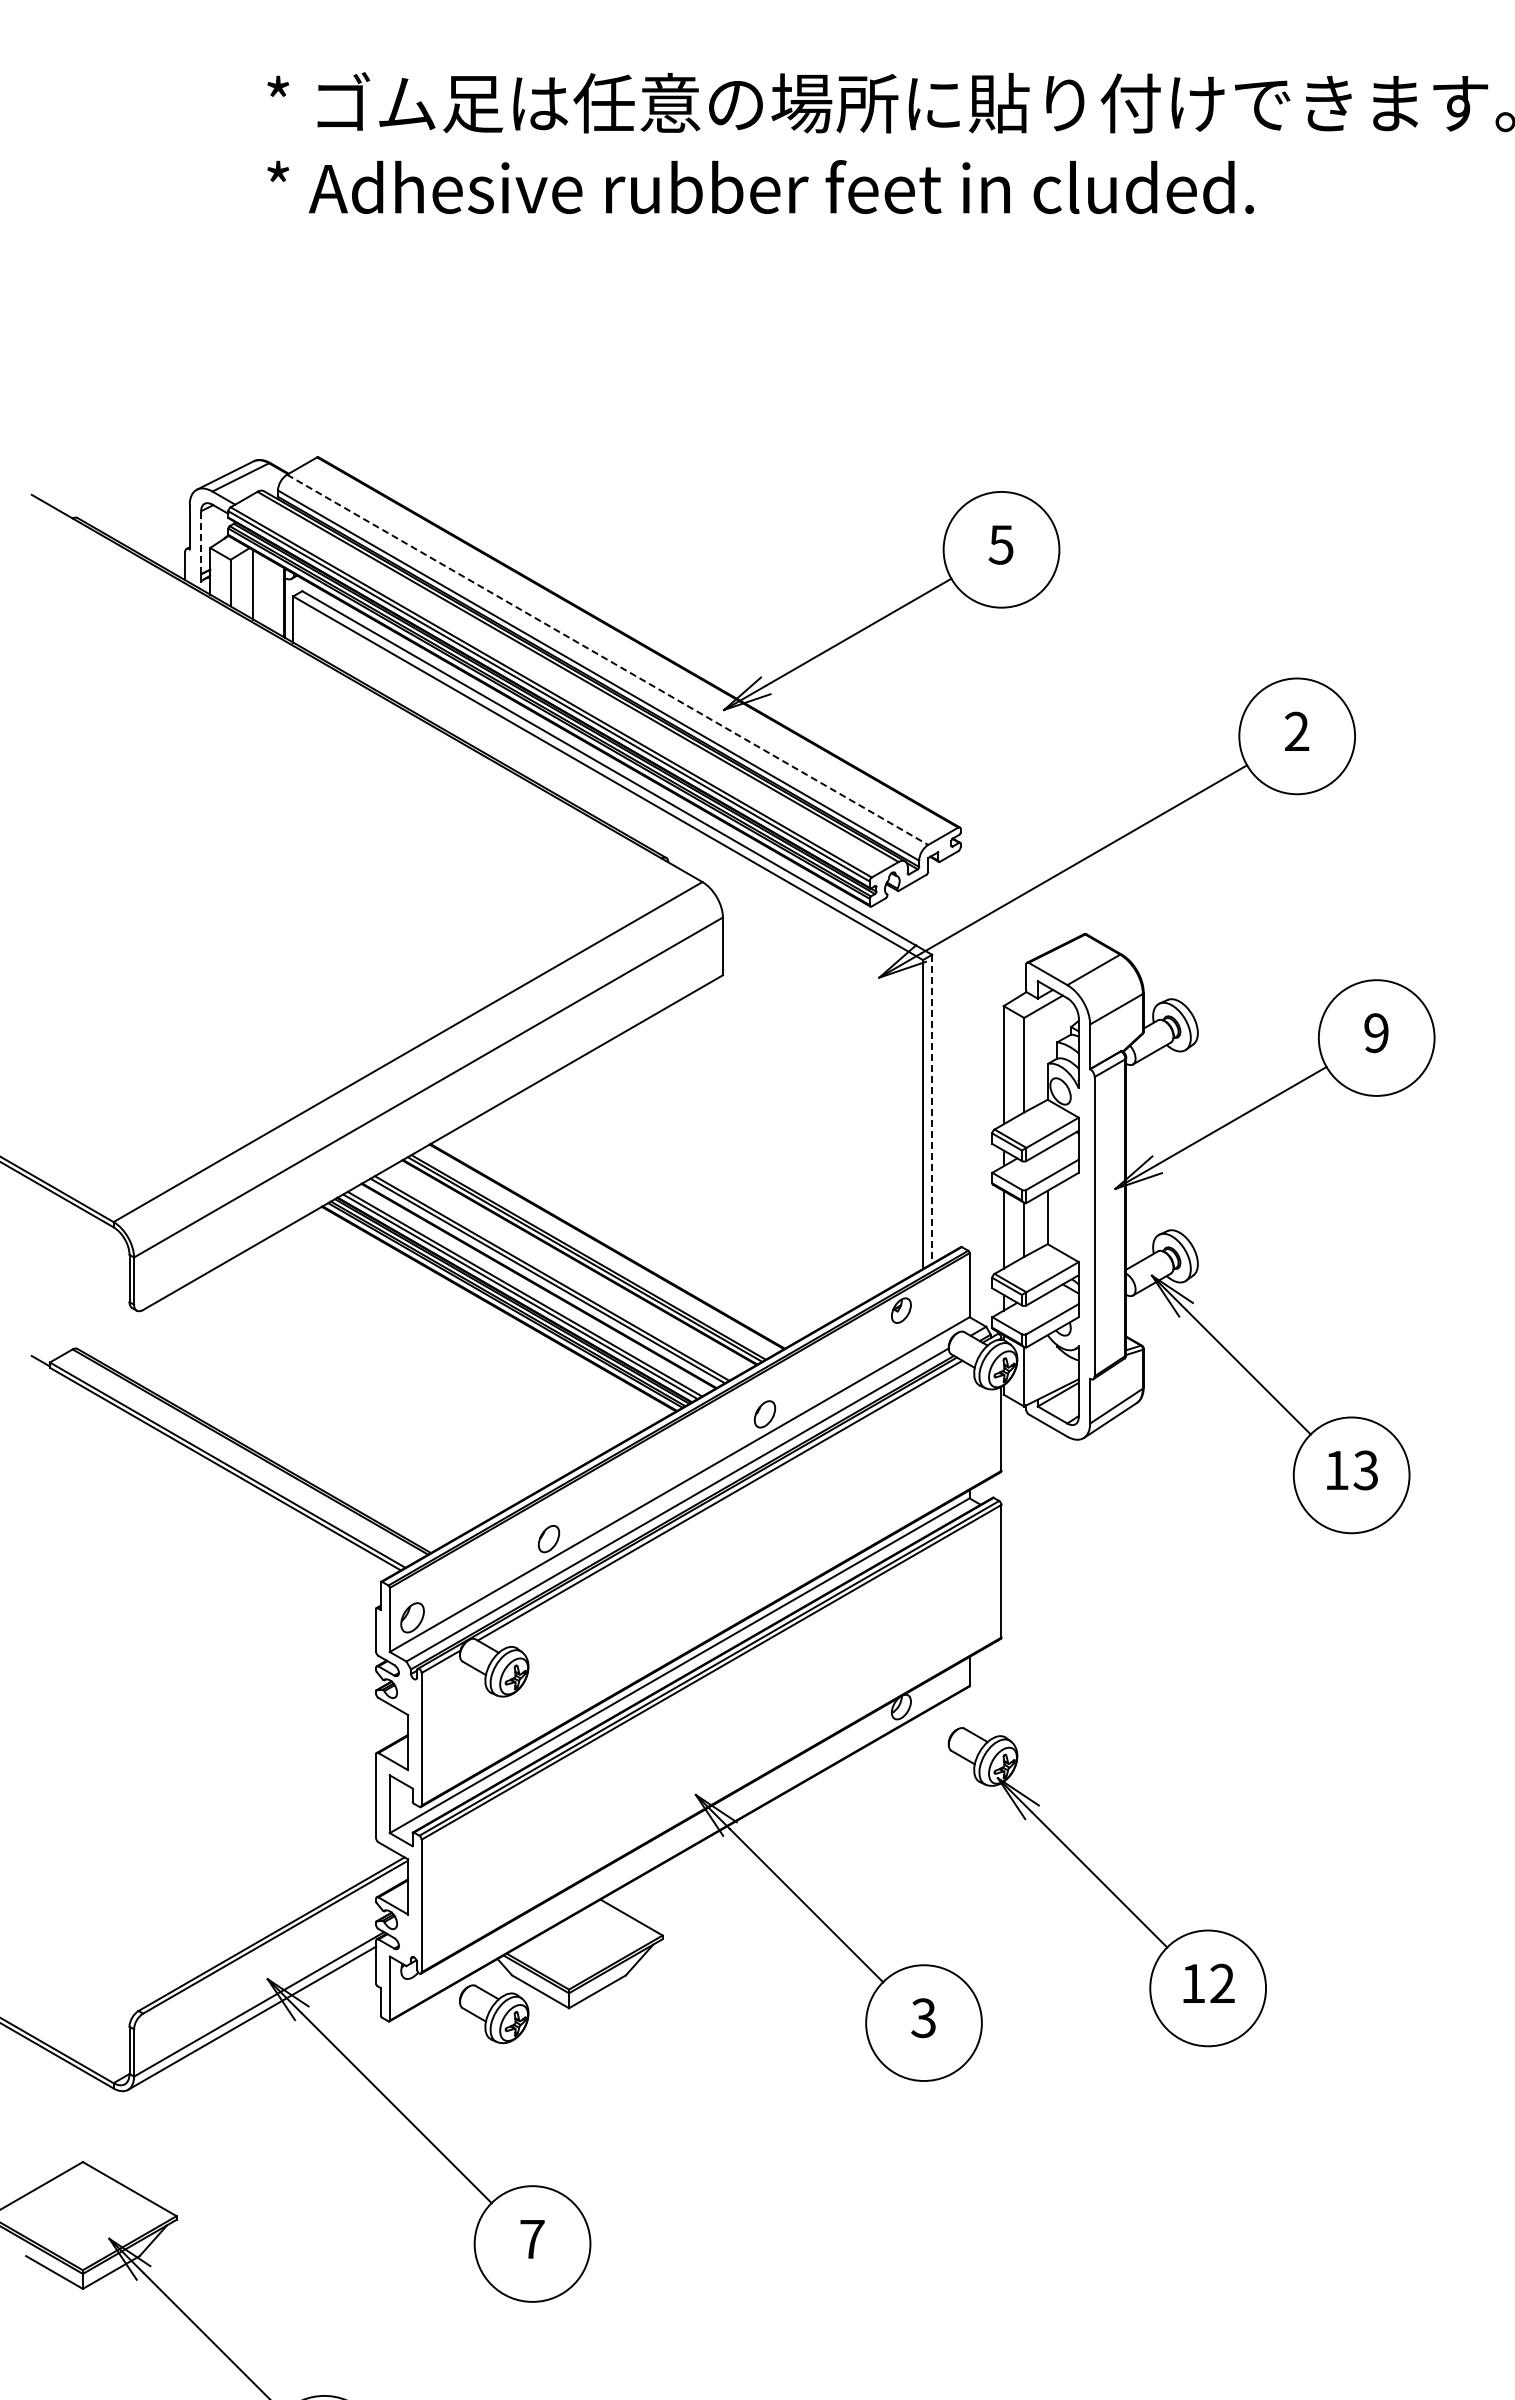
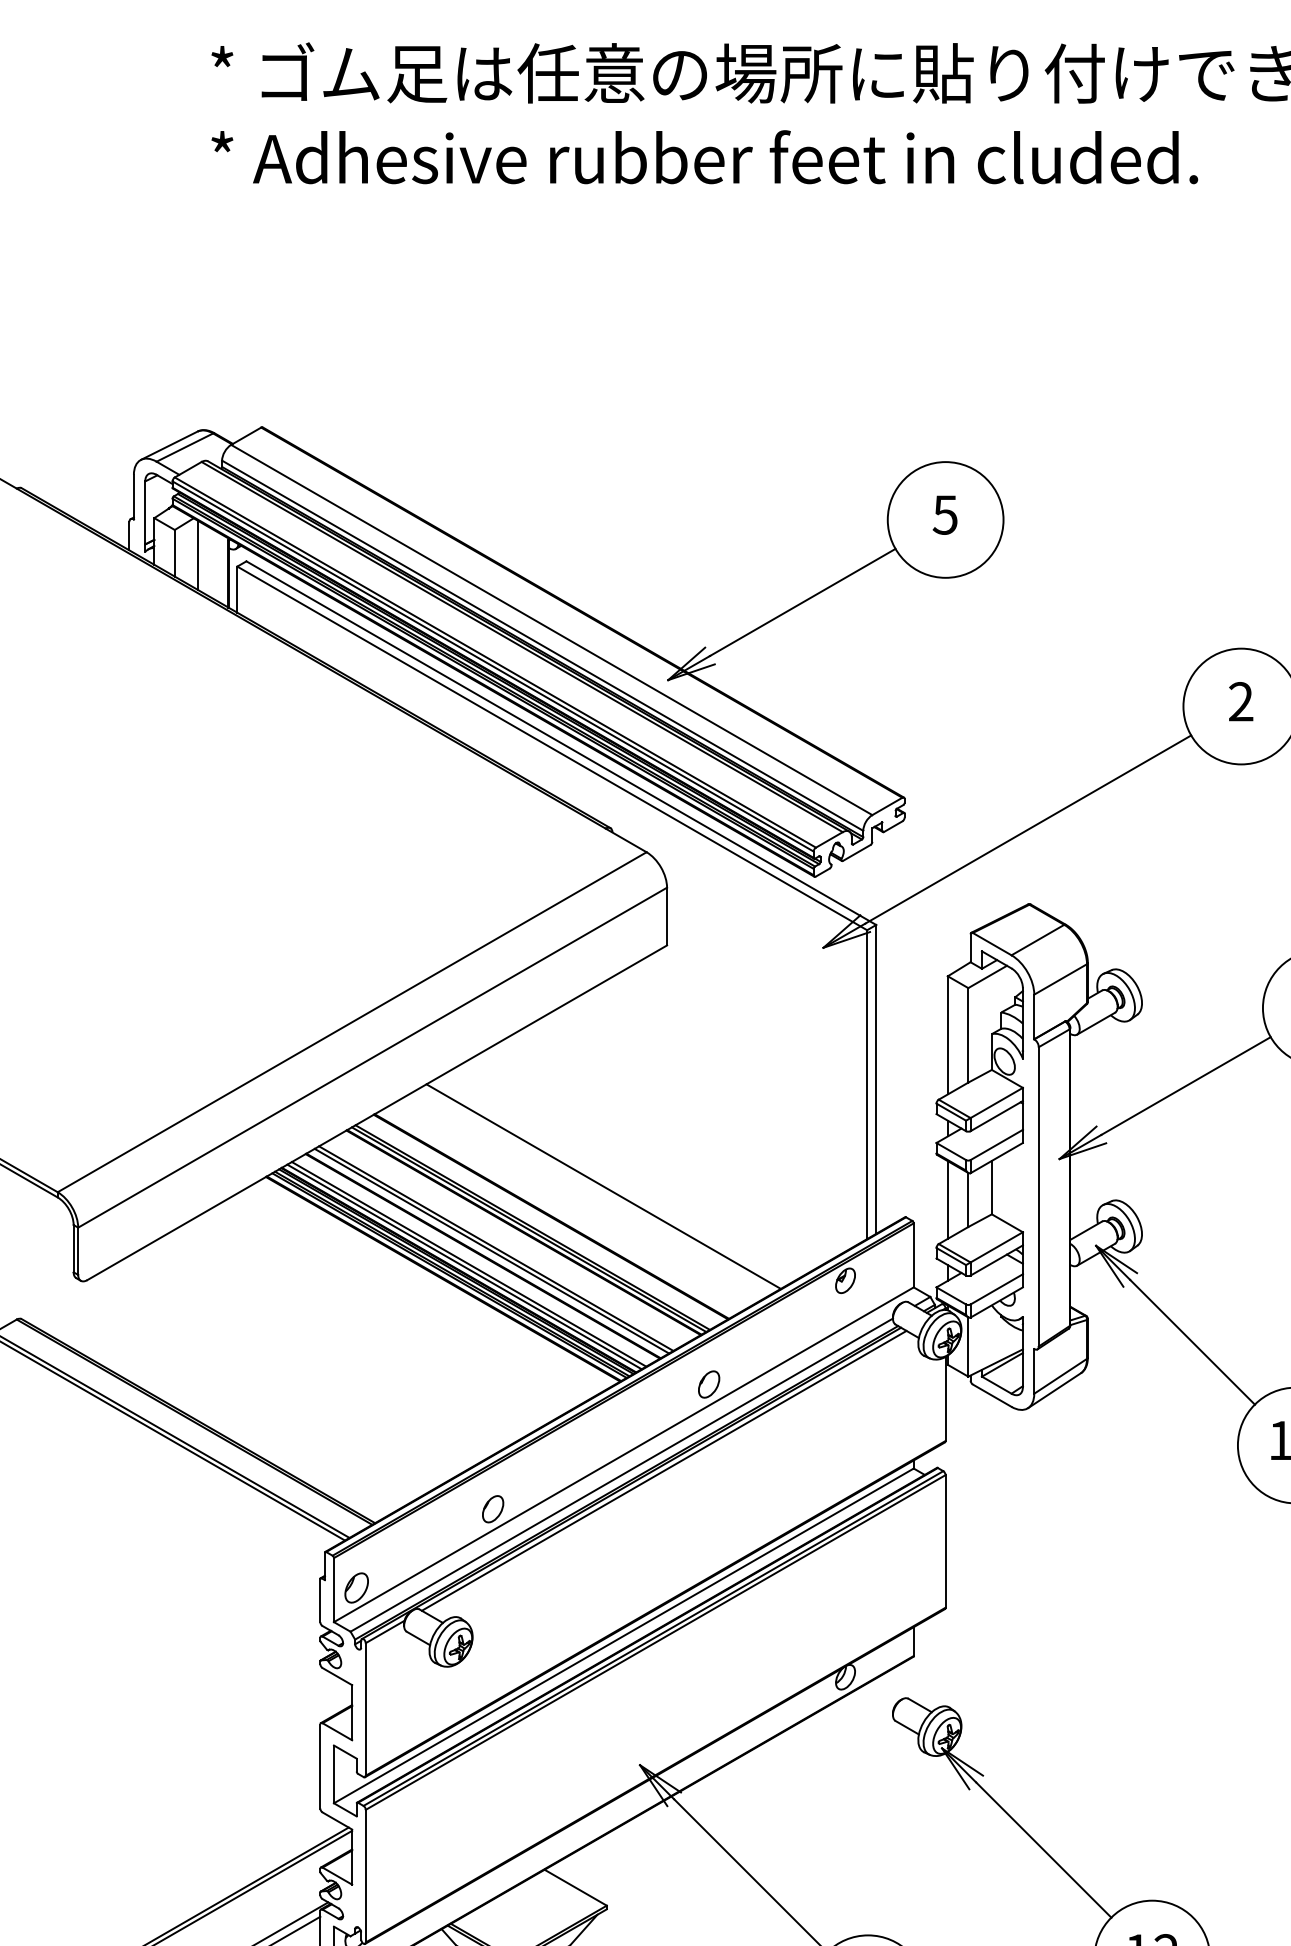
line: (201, 542) -> (145, 512), dashed -> solid
line: (608, 660) -> (552, 630), dashed -> solid
line: (932, 1109) -> (876, 1079), dashed -> solid
line: (659, 1216) -> (603, 1186), added

